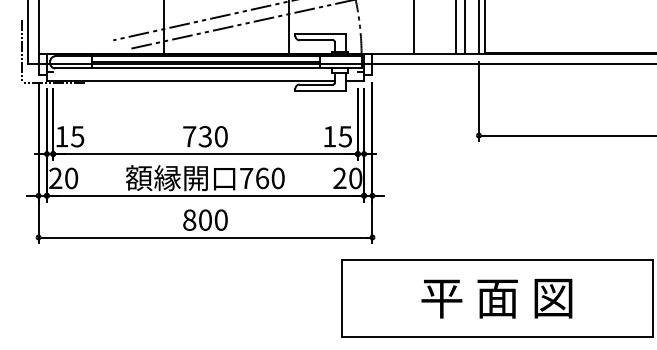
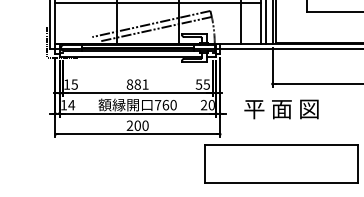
text: (204, 136) -> (137, 84), 730 -> 881
text: (328, 136) -> (198, 84), 15 -> 55
text: (64, 177) -> (68, 104), 20 -> 14
text: (188, 219) -> (129, 125), 800 -> 200
text: (496, 298) -> (281, 109), moved

